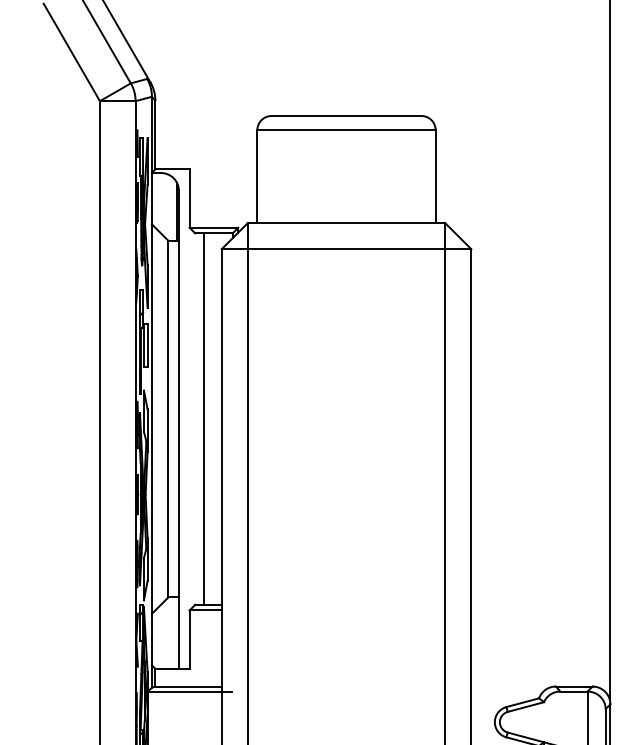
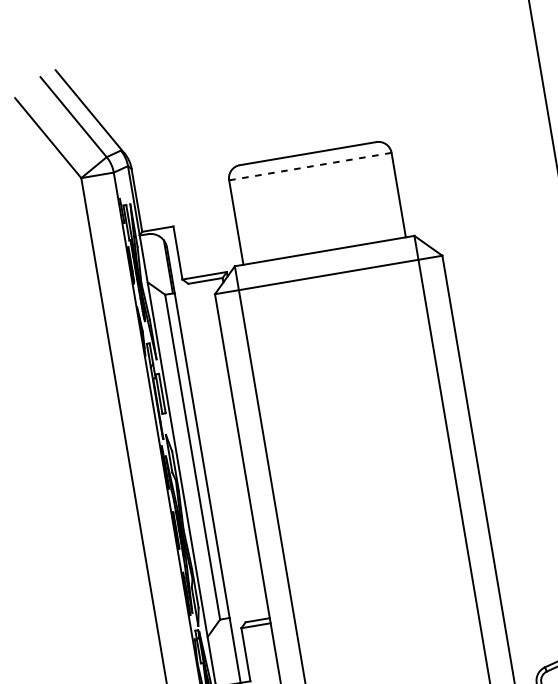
line: (347, 130) -> (311, 166), solid -> dashed
line: (203, 418) -> (224, 451), removed

